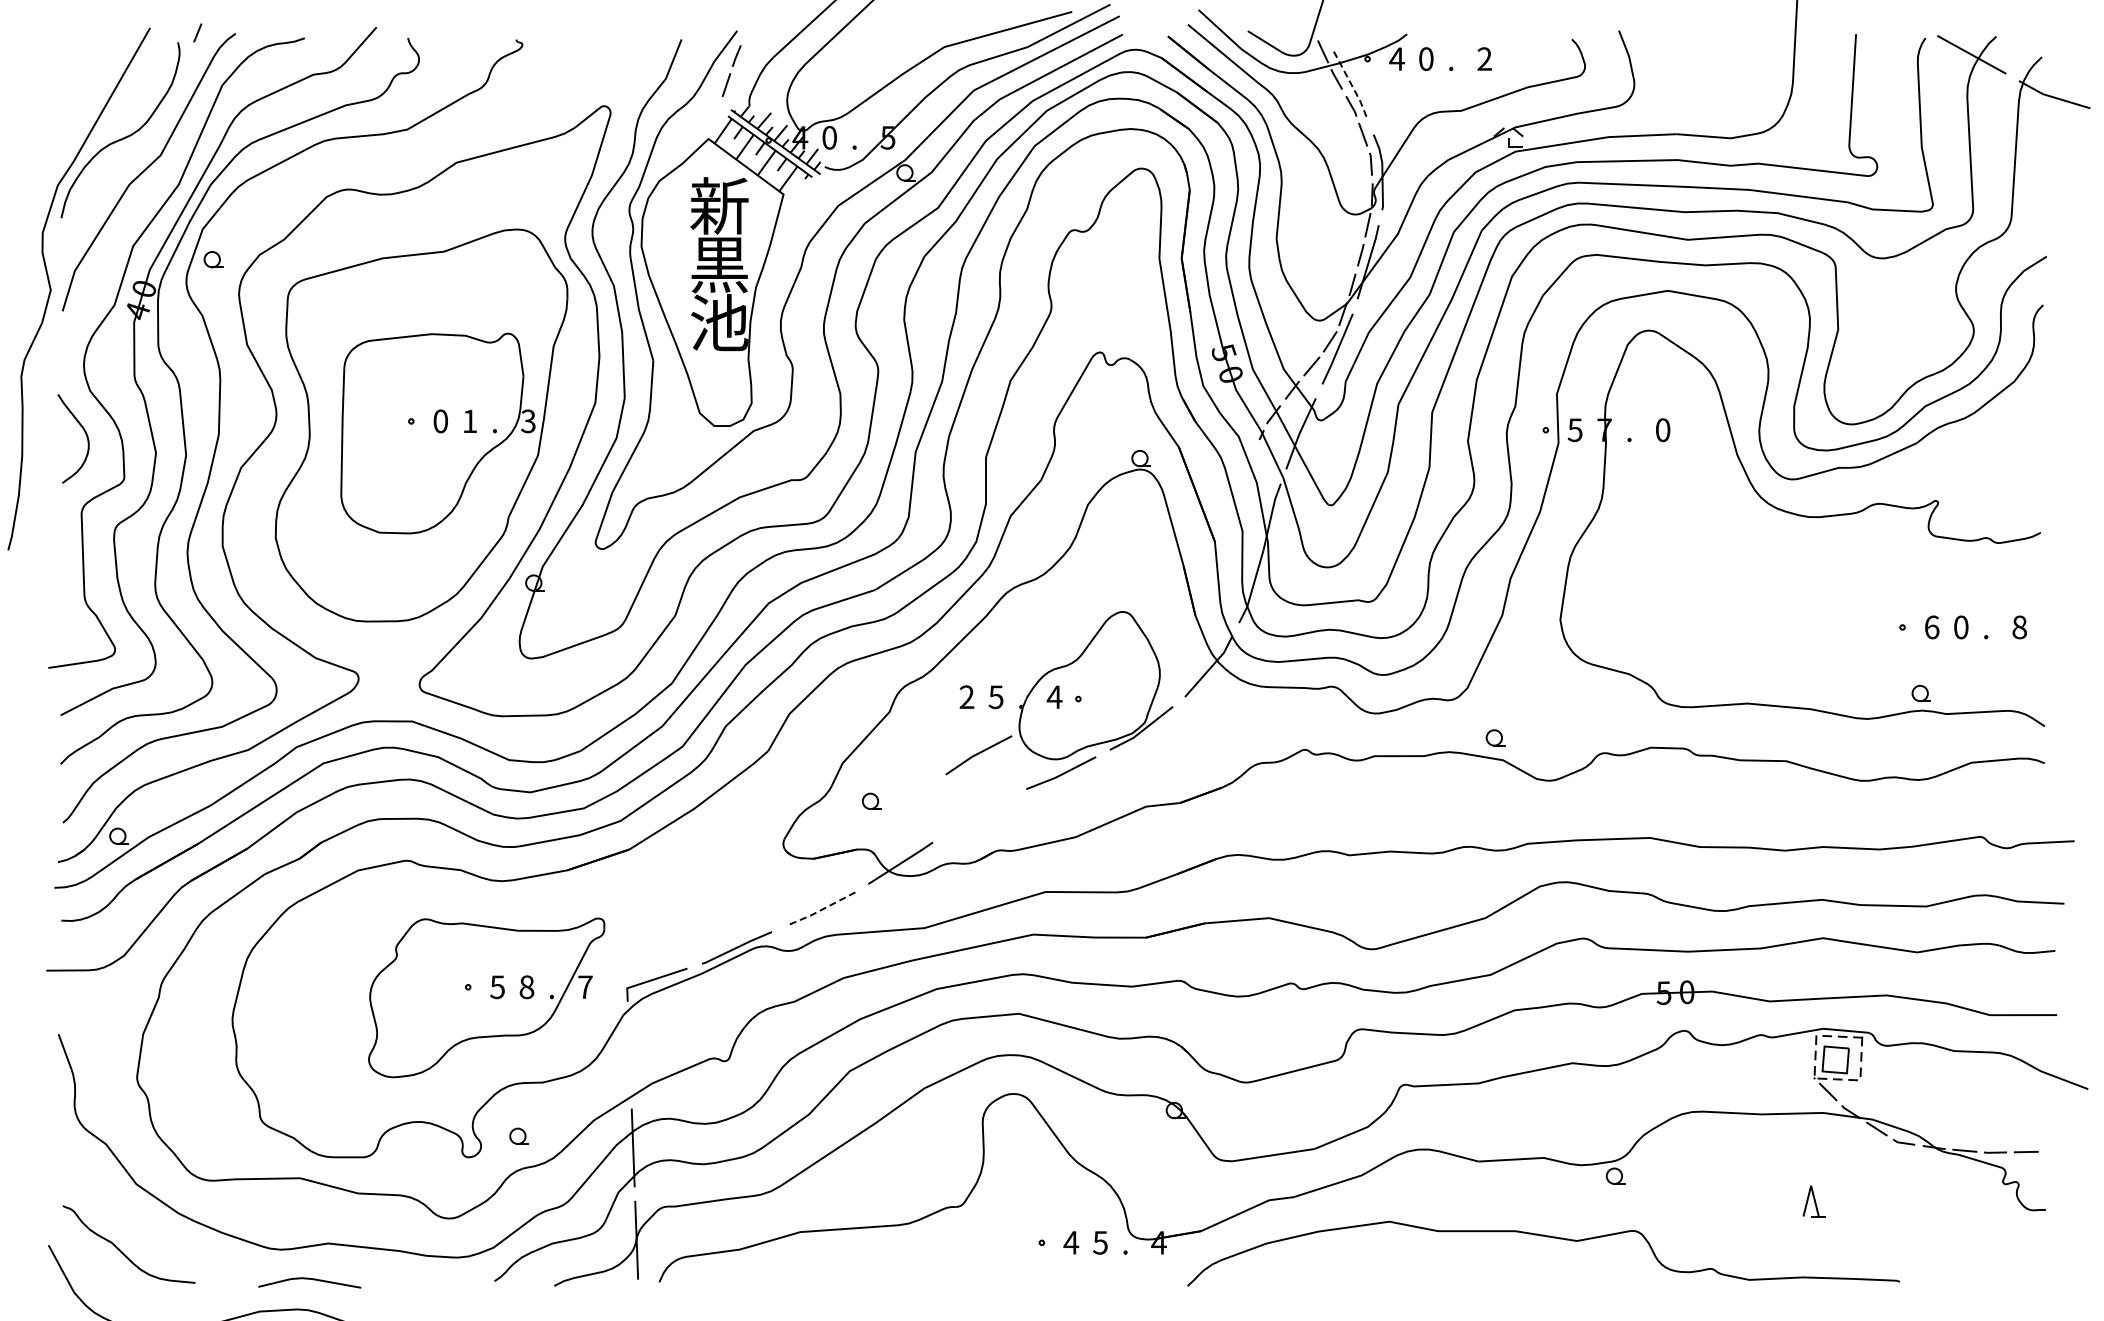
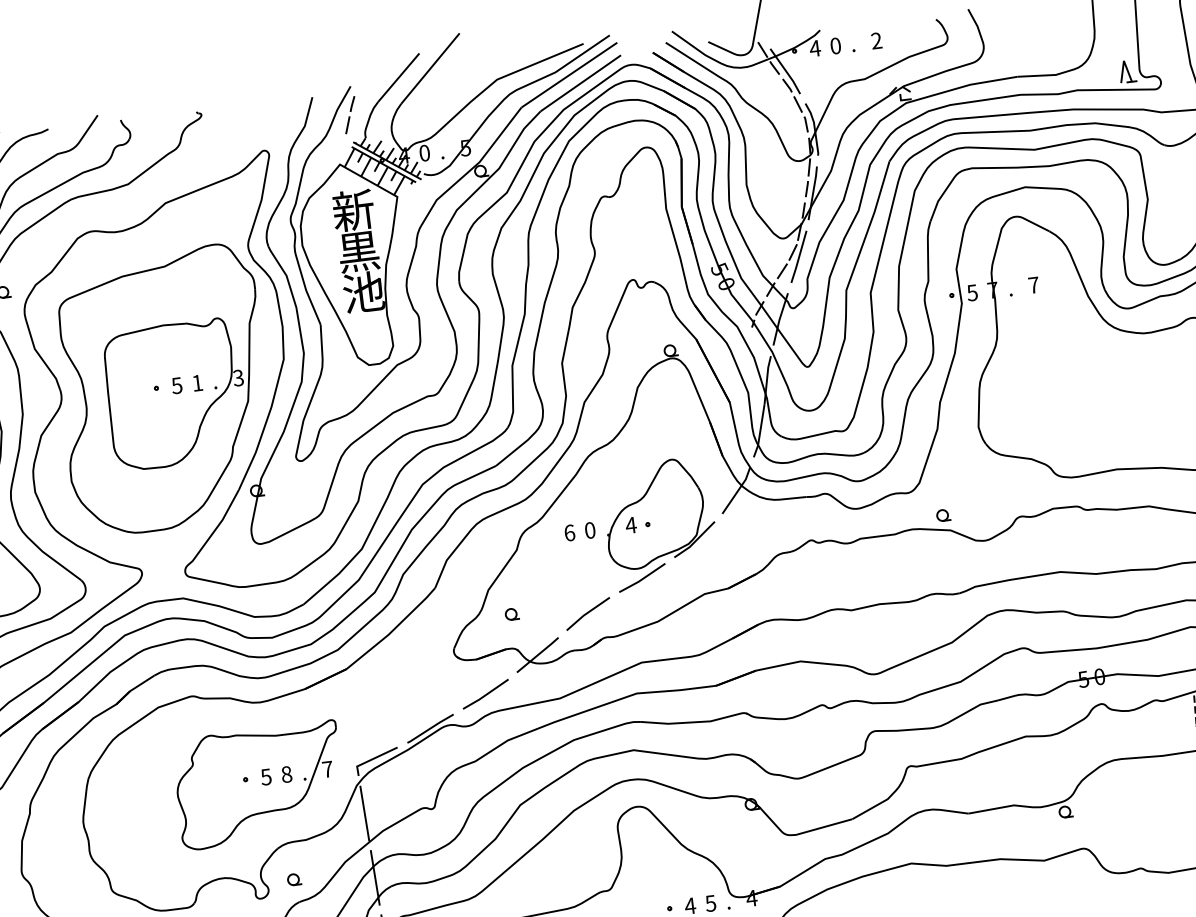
line: (1352, 86) -> (786, 71), dashed -> solid
part: (1831, 145) -> (1127, 71), added
text: (440, 421) -> (176, 385), 0 -> 5
text: (1663, 430) -> (1034, 285), 0 -> 7
text: (966, 697) -> (569, 533), 2 -> 6
text: (995, 697) -> (589, 530), 5 -> 0
line: (978, 754) -> (587, 613), moved
line: (820, 910) -> (485, 695), dashed -> solid
line: (629, 1055) -> (364, 813), added

